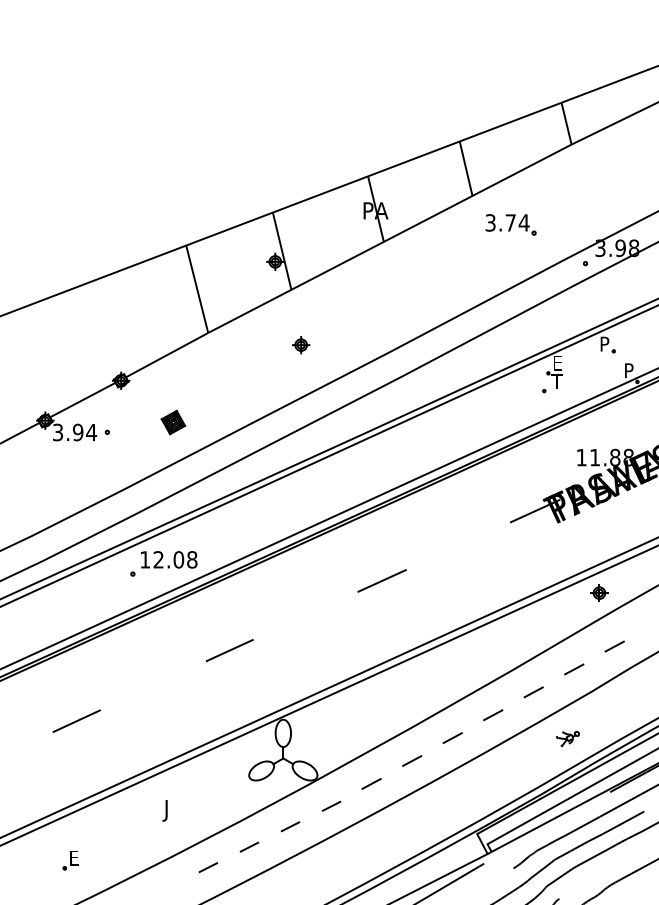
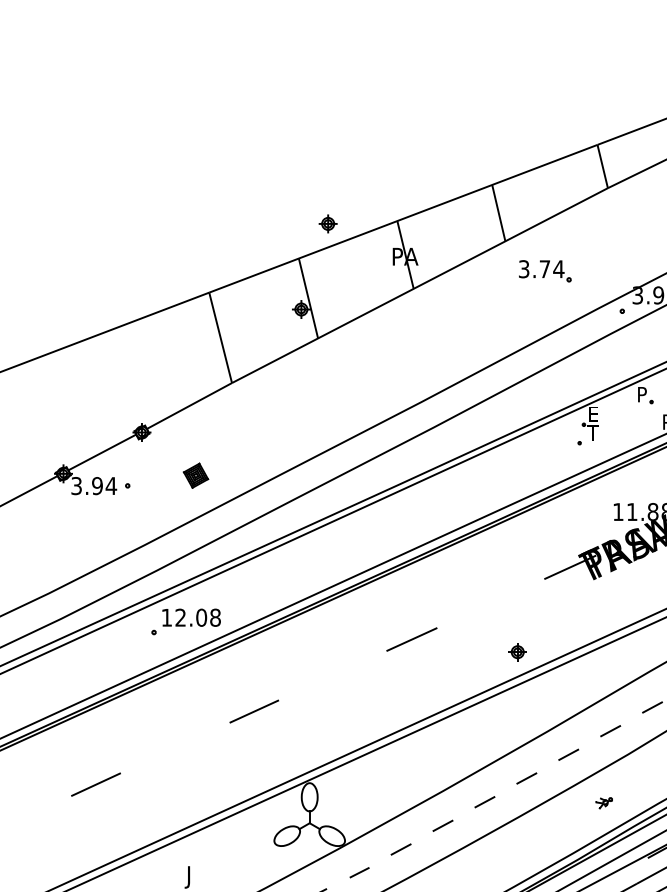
part: (301, 345) -> (328, 224), moved
part: (599, 592) -> (517, 651), moved
part: (567, 739) -> (603, 803), size x0.7

